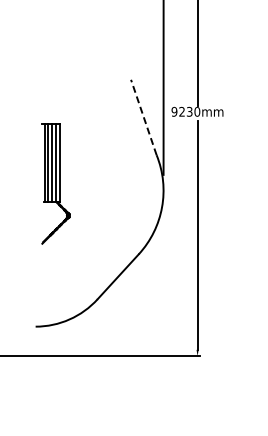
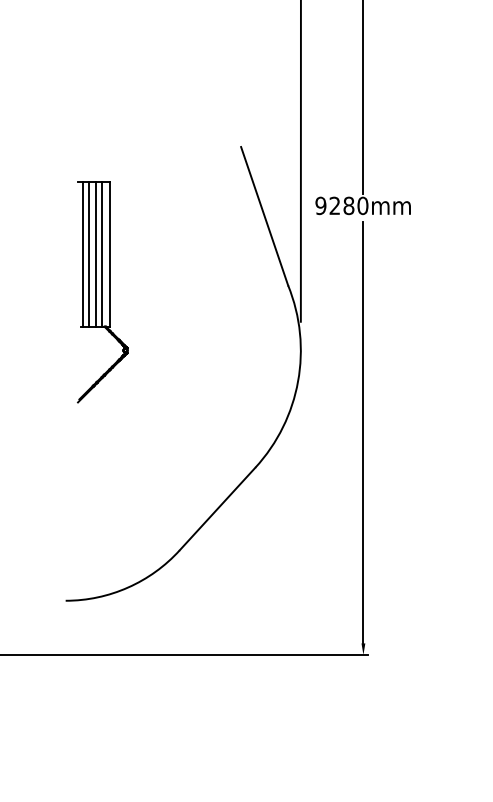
text: (189, 111) -> (348, 205), 9230mm -> 9280mm
line: (143, 117) -> (263, 216), dashed -> solid
part: (55, 183) -> (102, 291), moved

